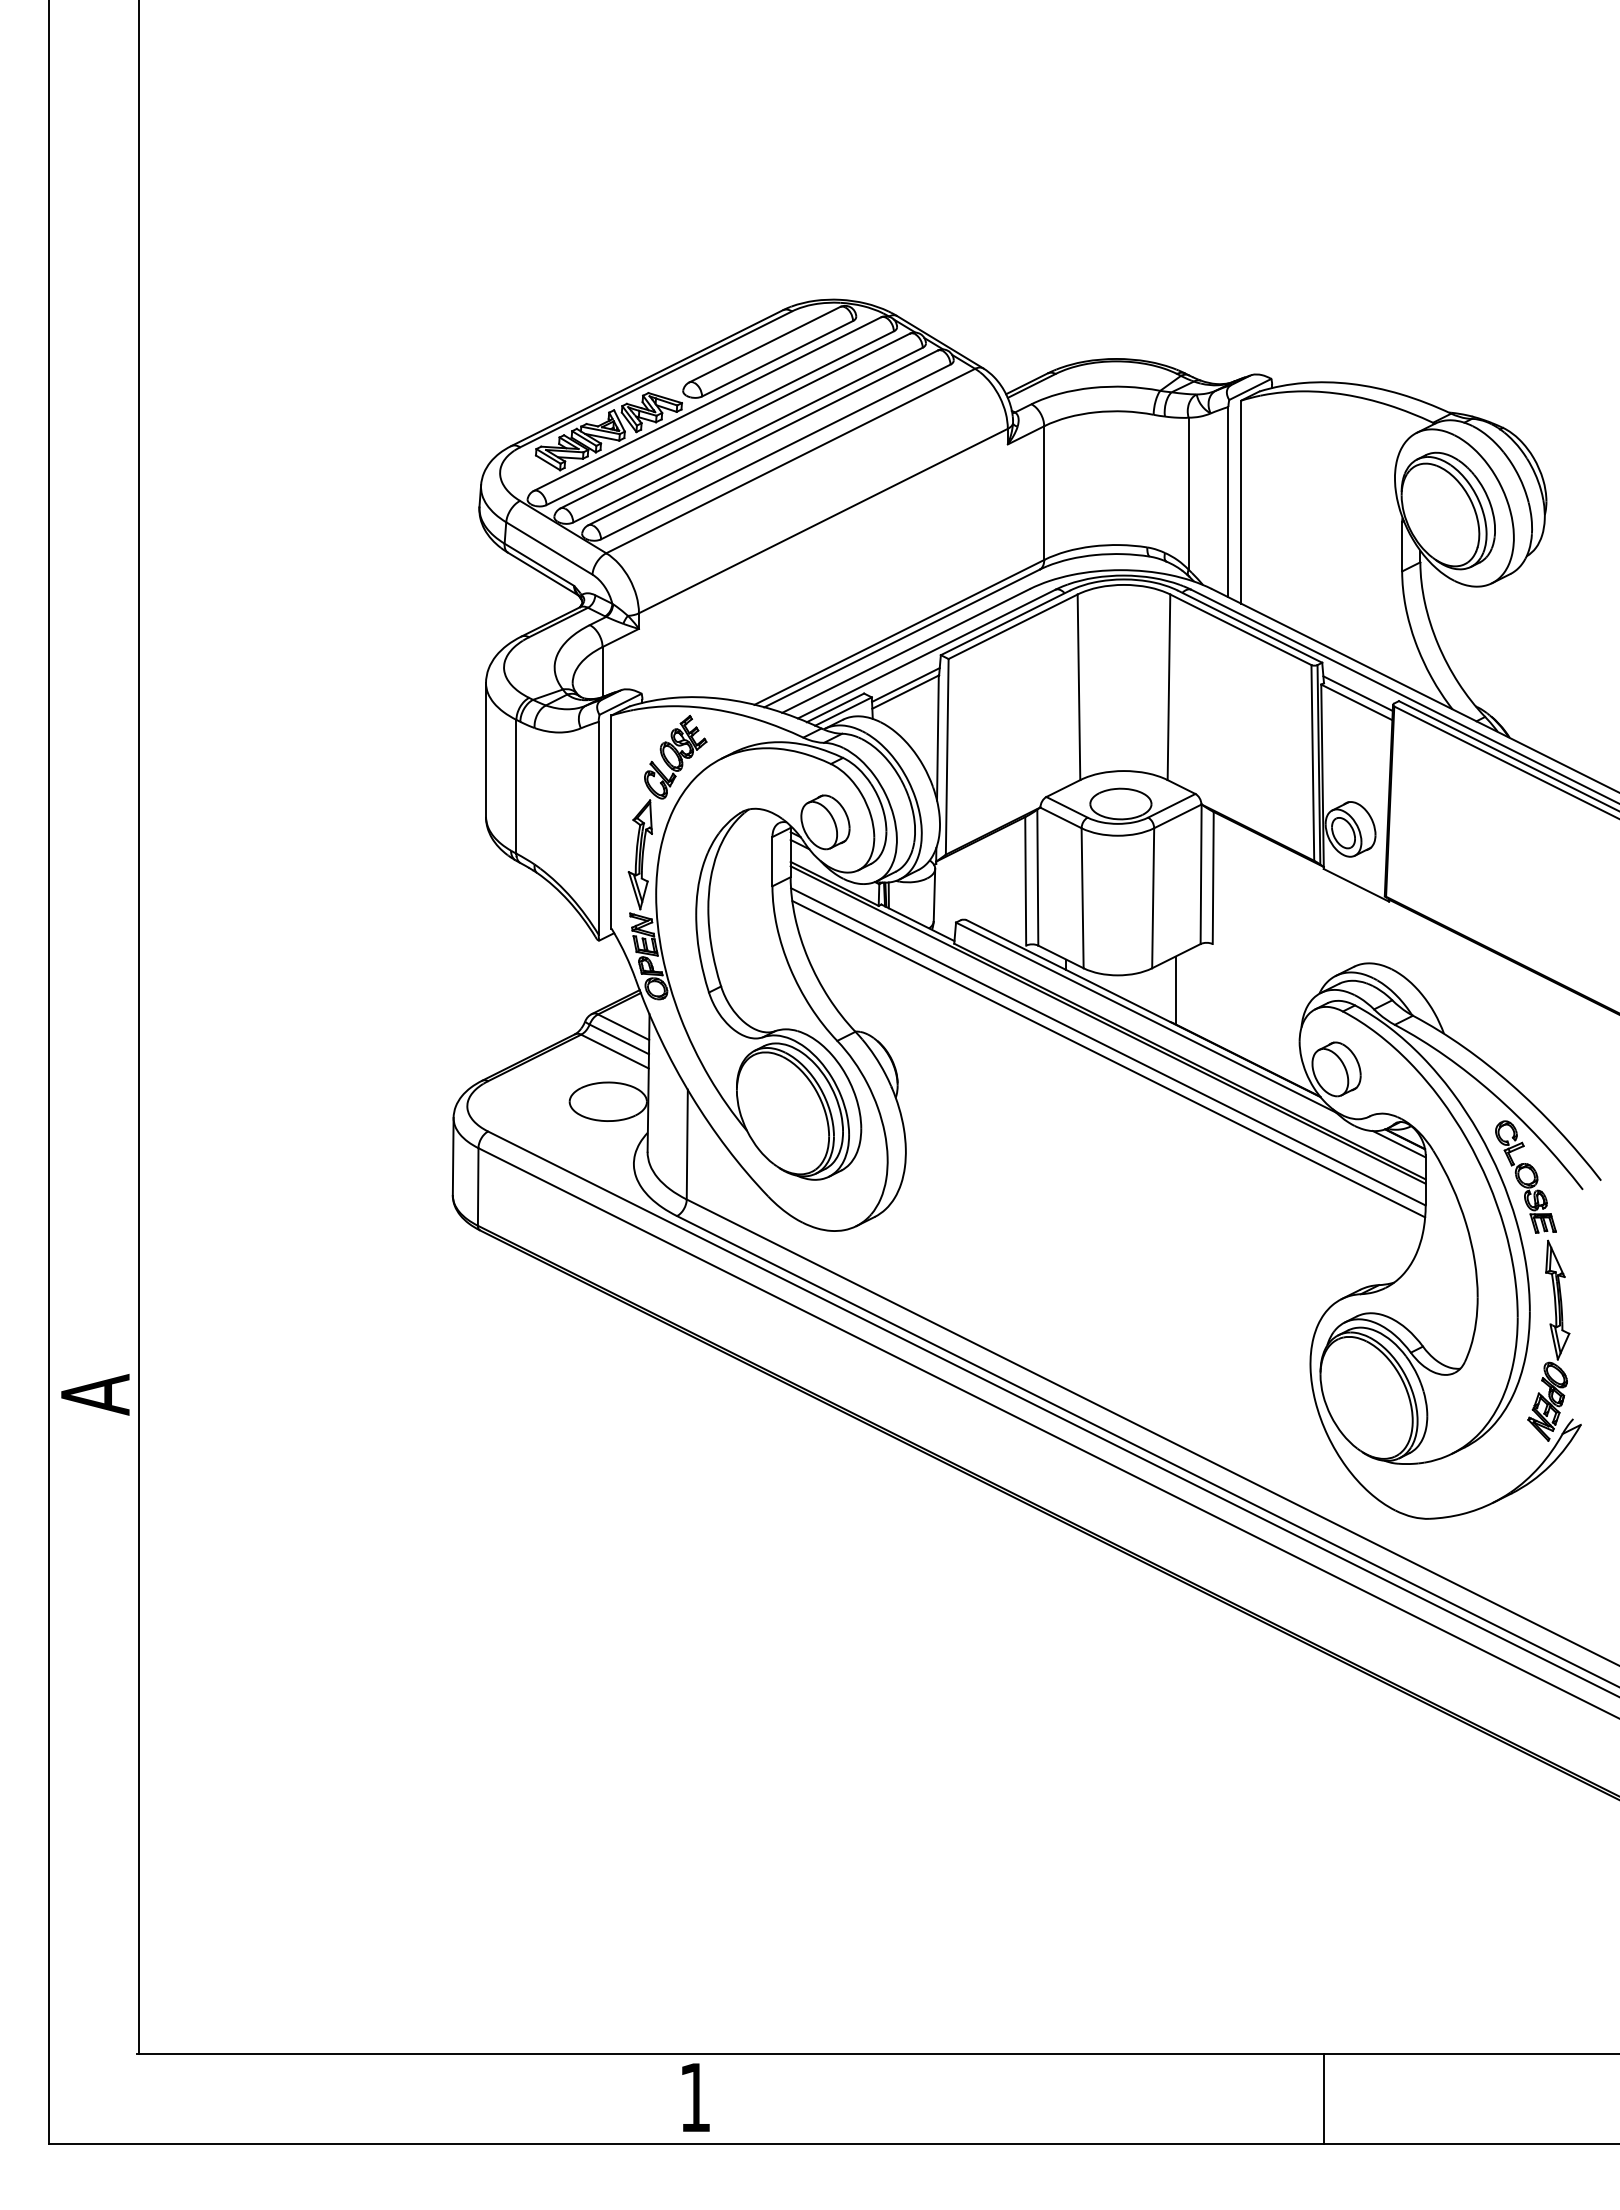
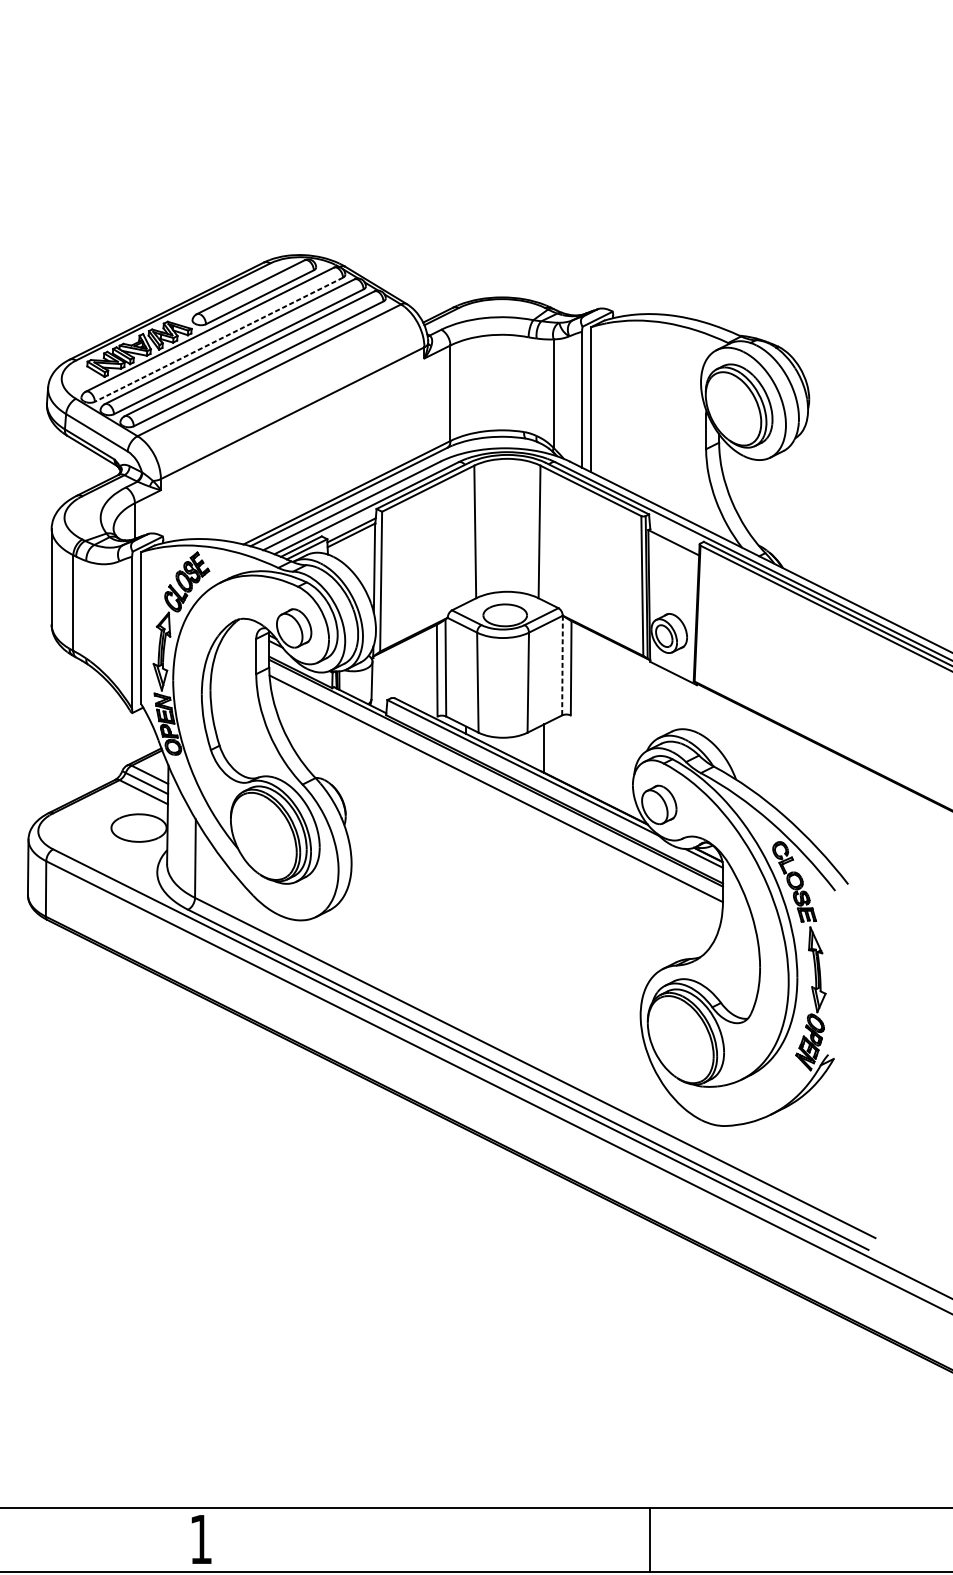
line: (719, 418) -> (218, 339), solid -> dashed
line: (1357, 693) -> (674, 536), removed
line: (1201, 874) -> (562, 665), solid -> dashed
line: (1108, 1058) -> (496, 797), removed

